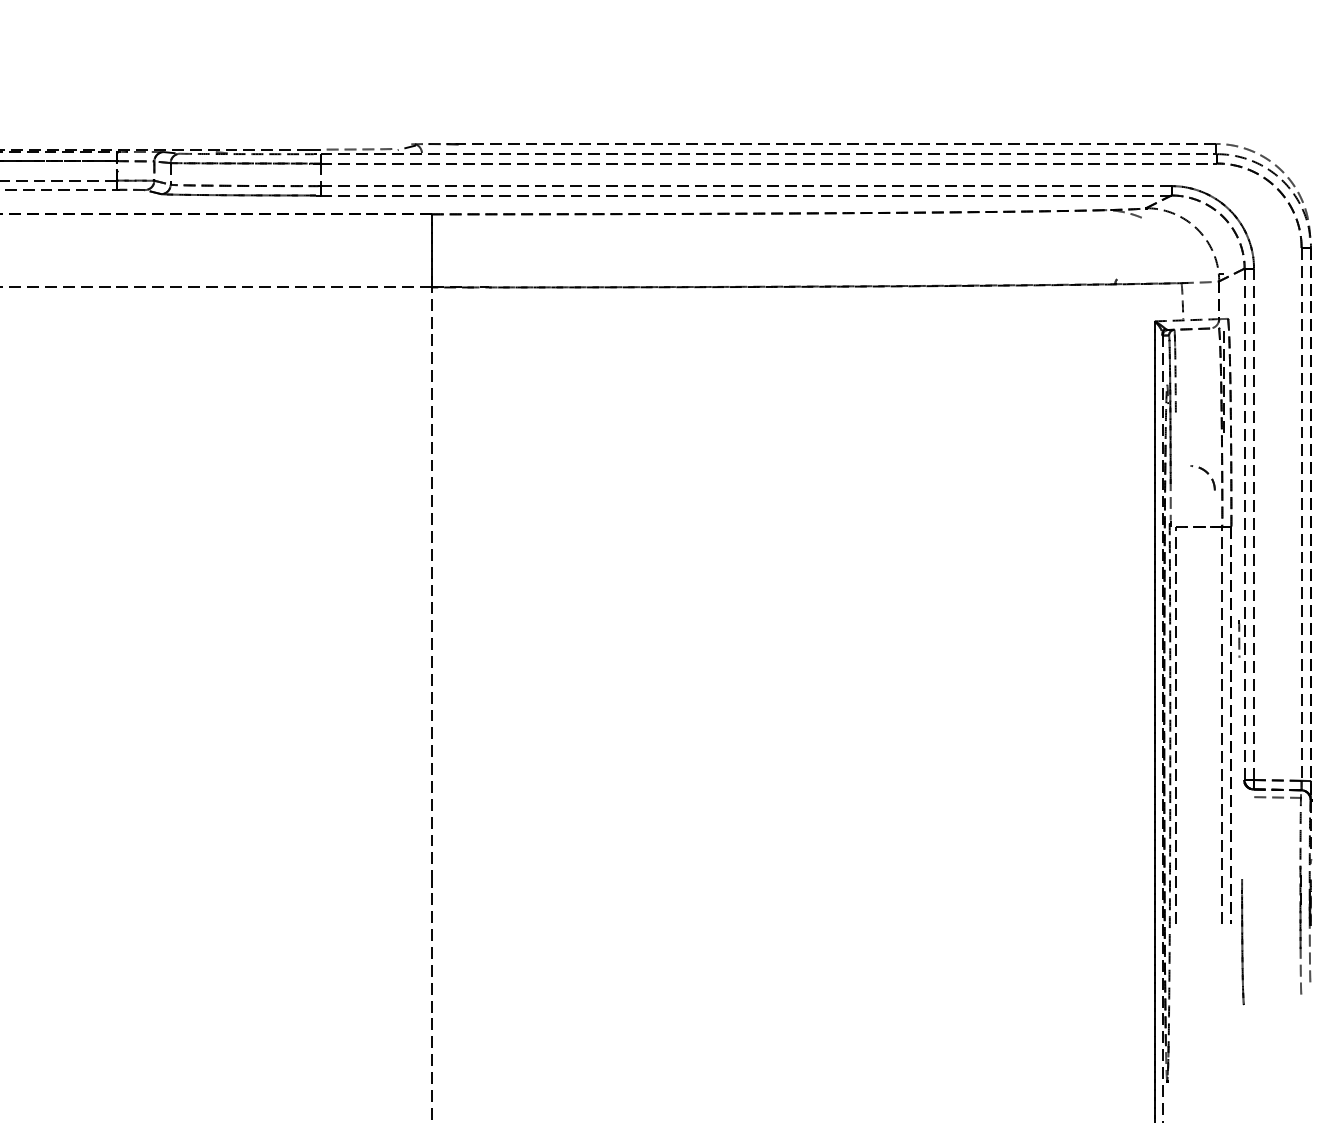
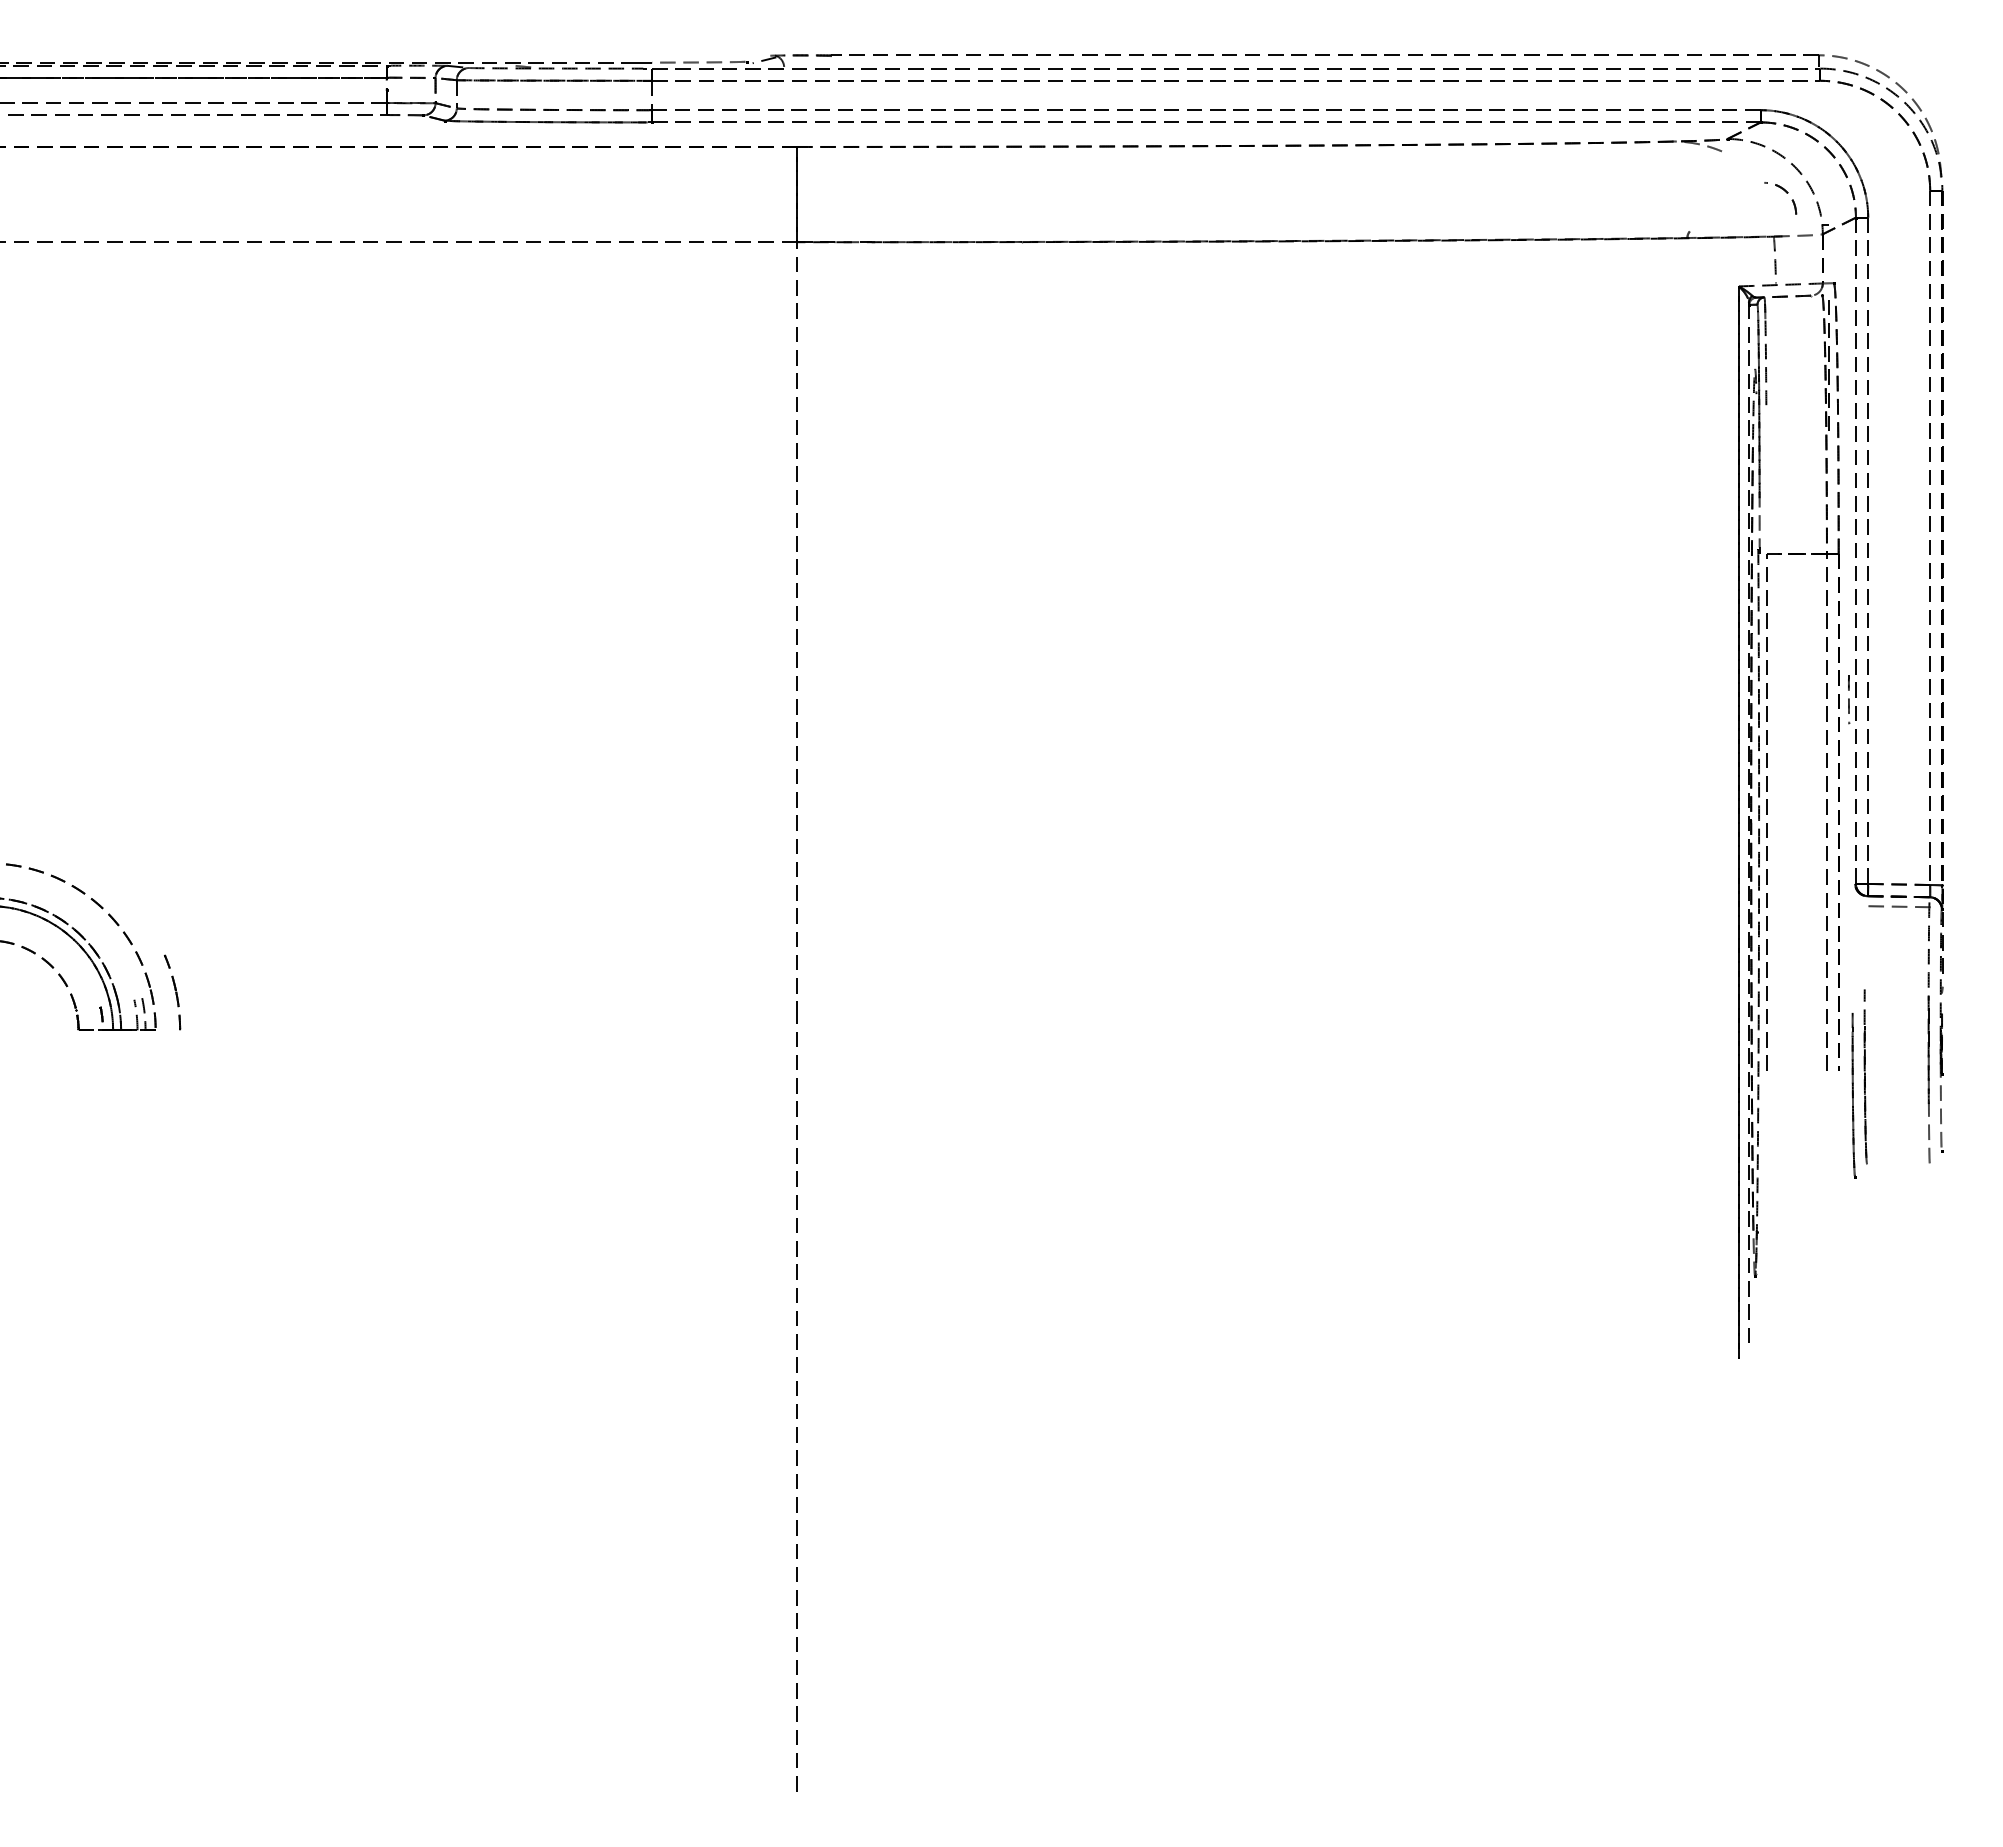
part: (1206, 473) -> (1785, 192), moved
line: (1251, 927) -> (1865, 1076), added

